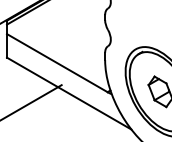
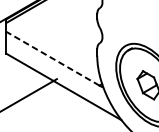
line: (56, 62) -> (52, 58), solid -> dashed

